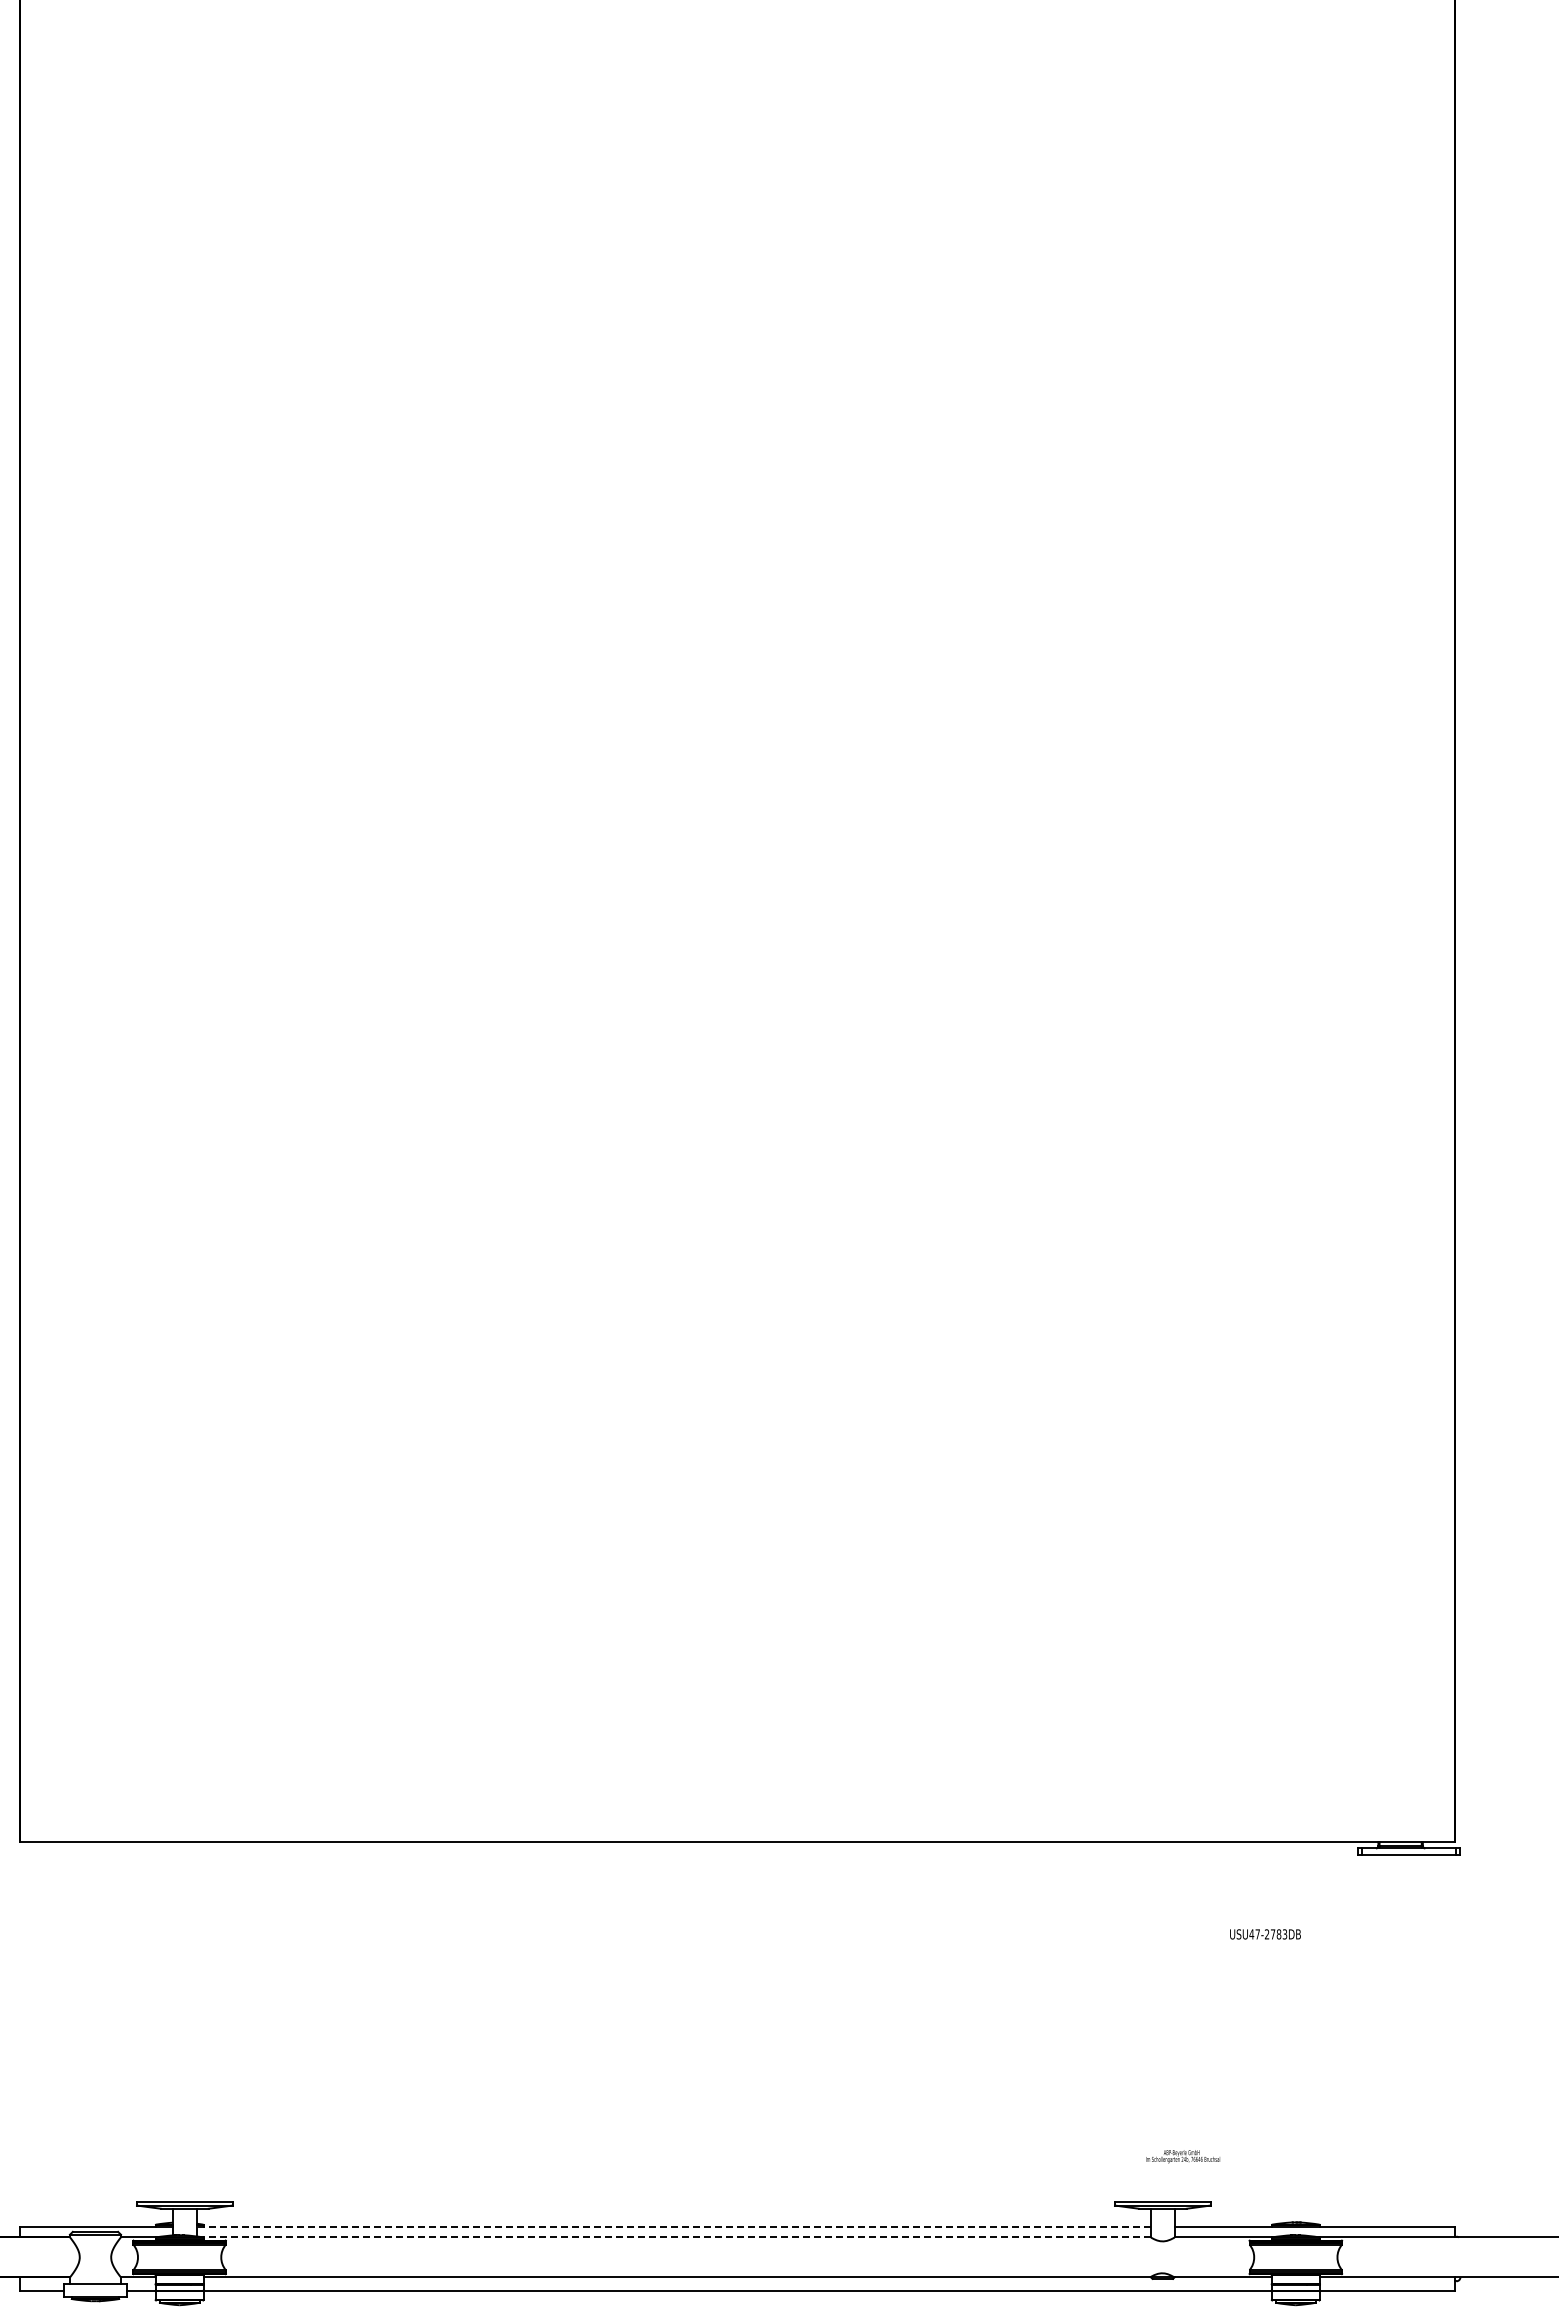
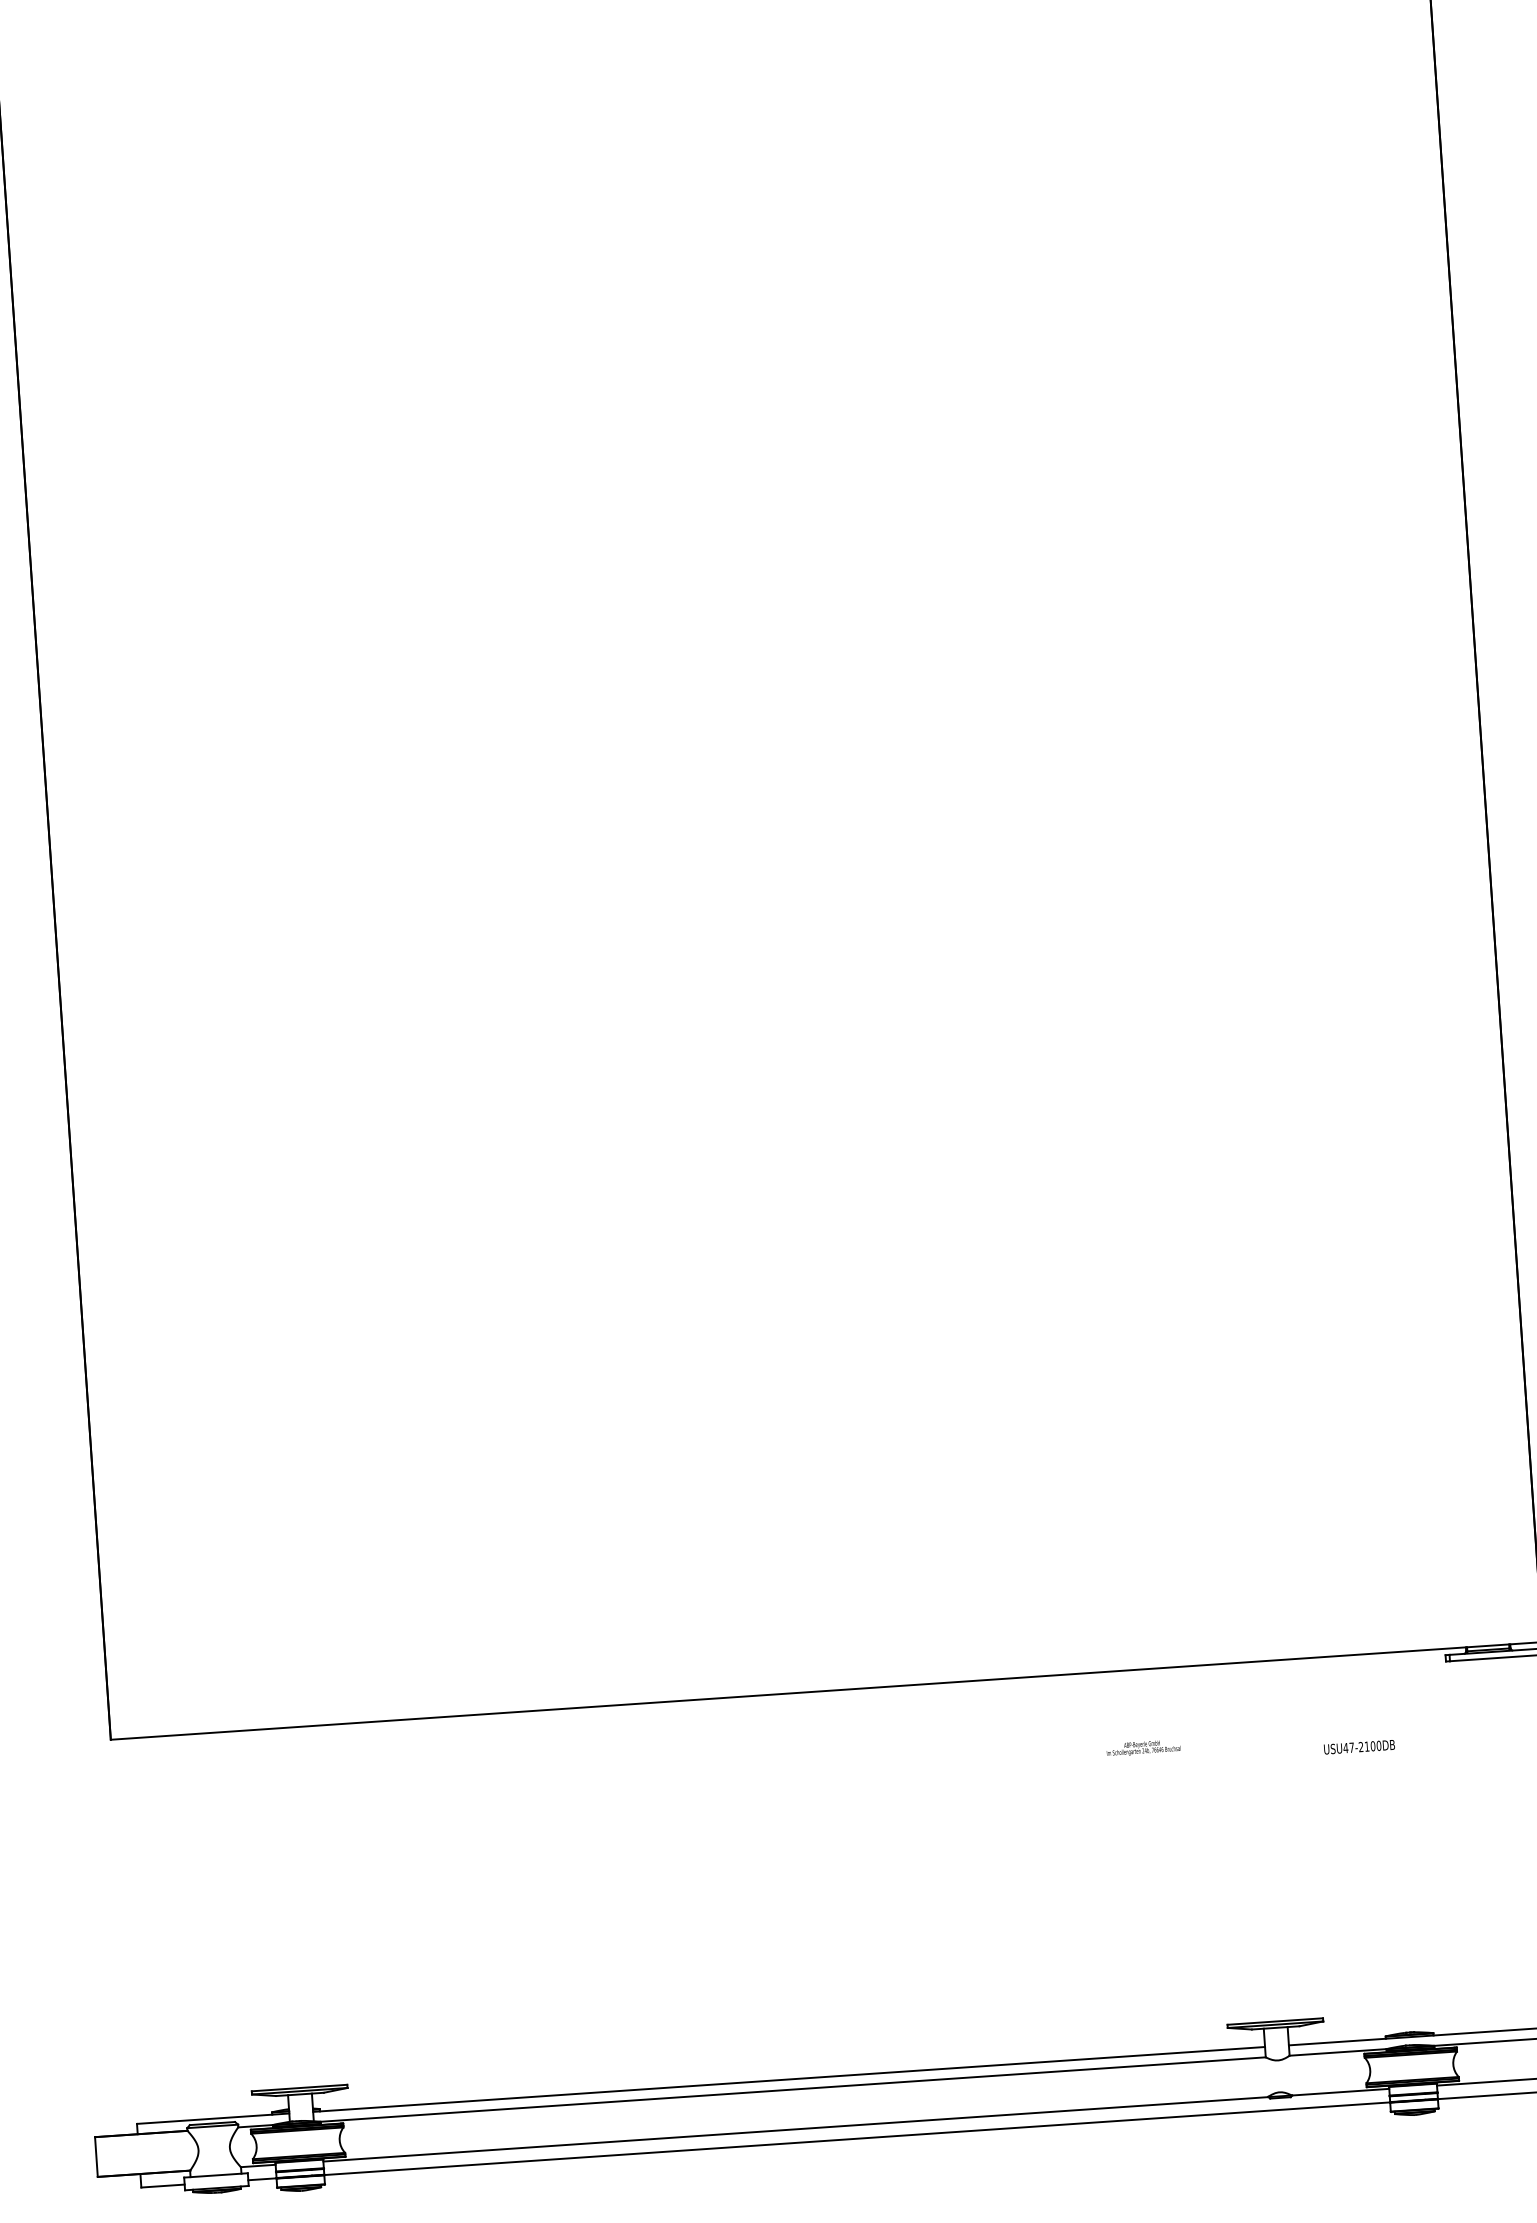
text: (1279, 1934) -> (1373, 1746), USU47-2783DB -> USU47-2100DB
text: (1183, 2156) -> (1144, 1747), moved
line: (673, 2227) -> (788, 2079), dashed -> solid
line: (677, 2237) -> (793, 2089), dashed -> solid

